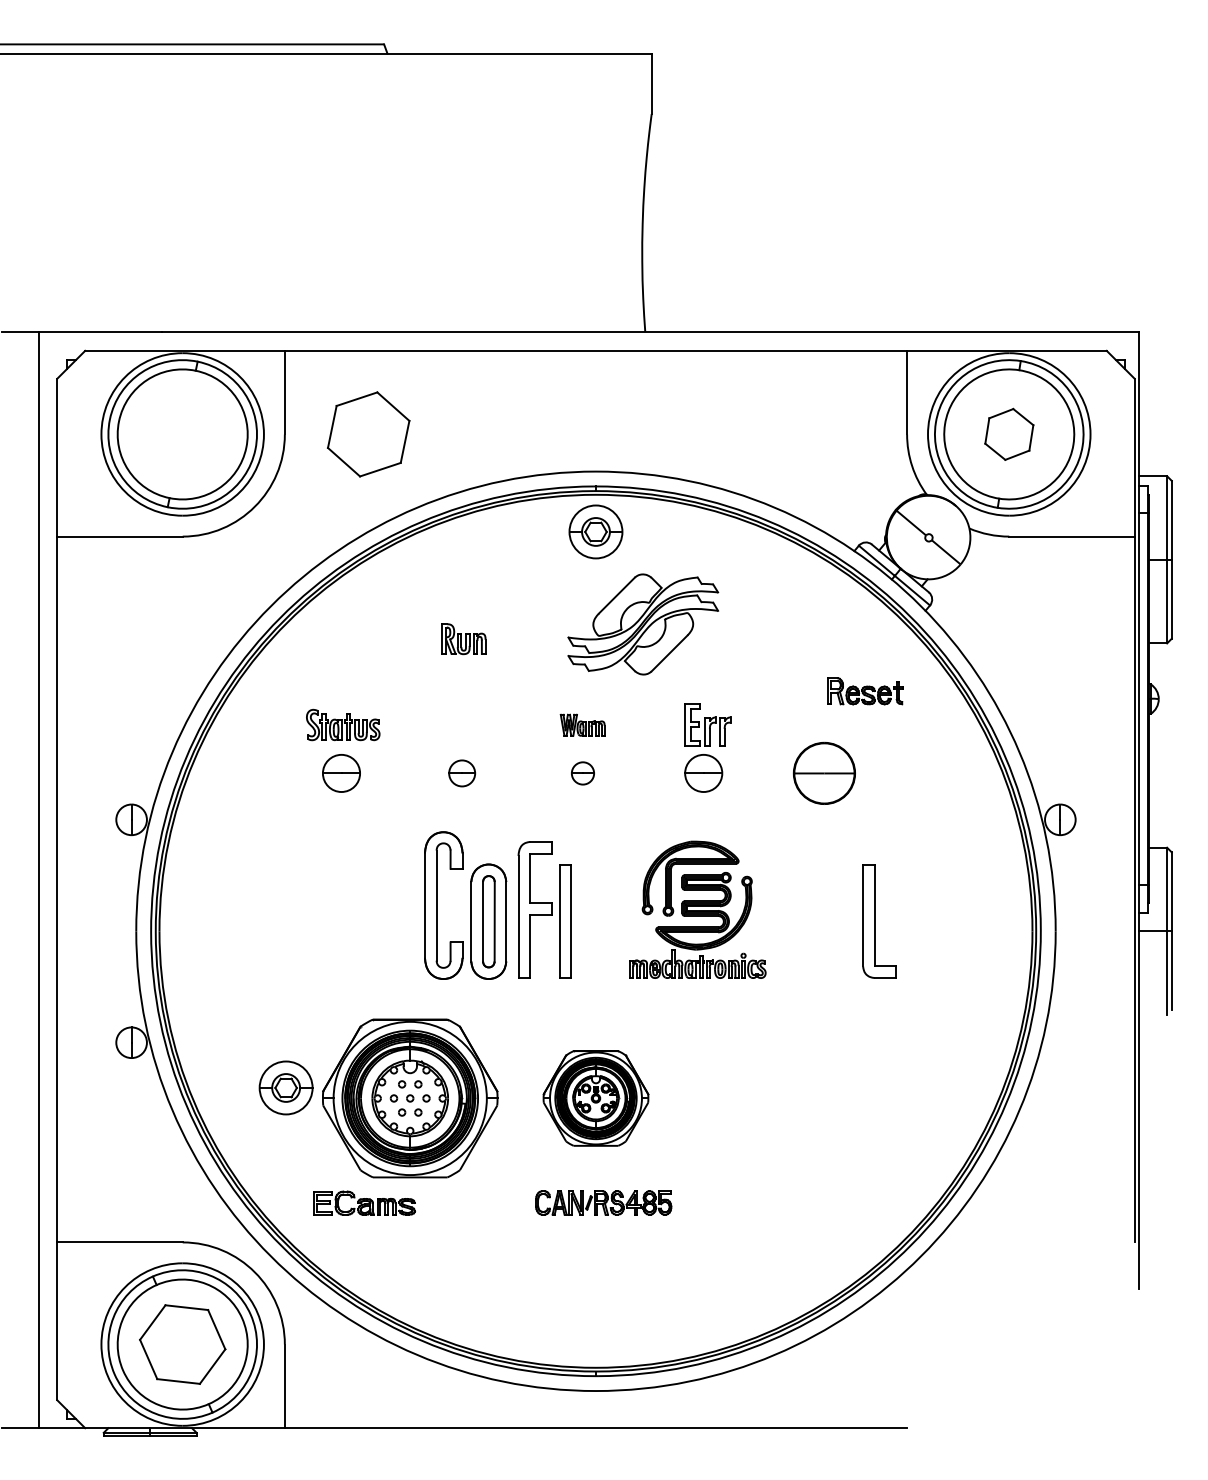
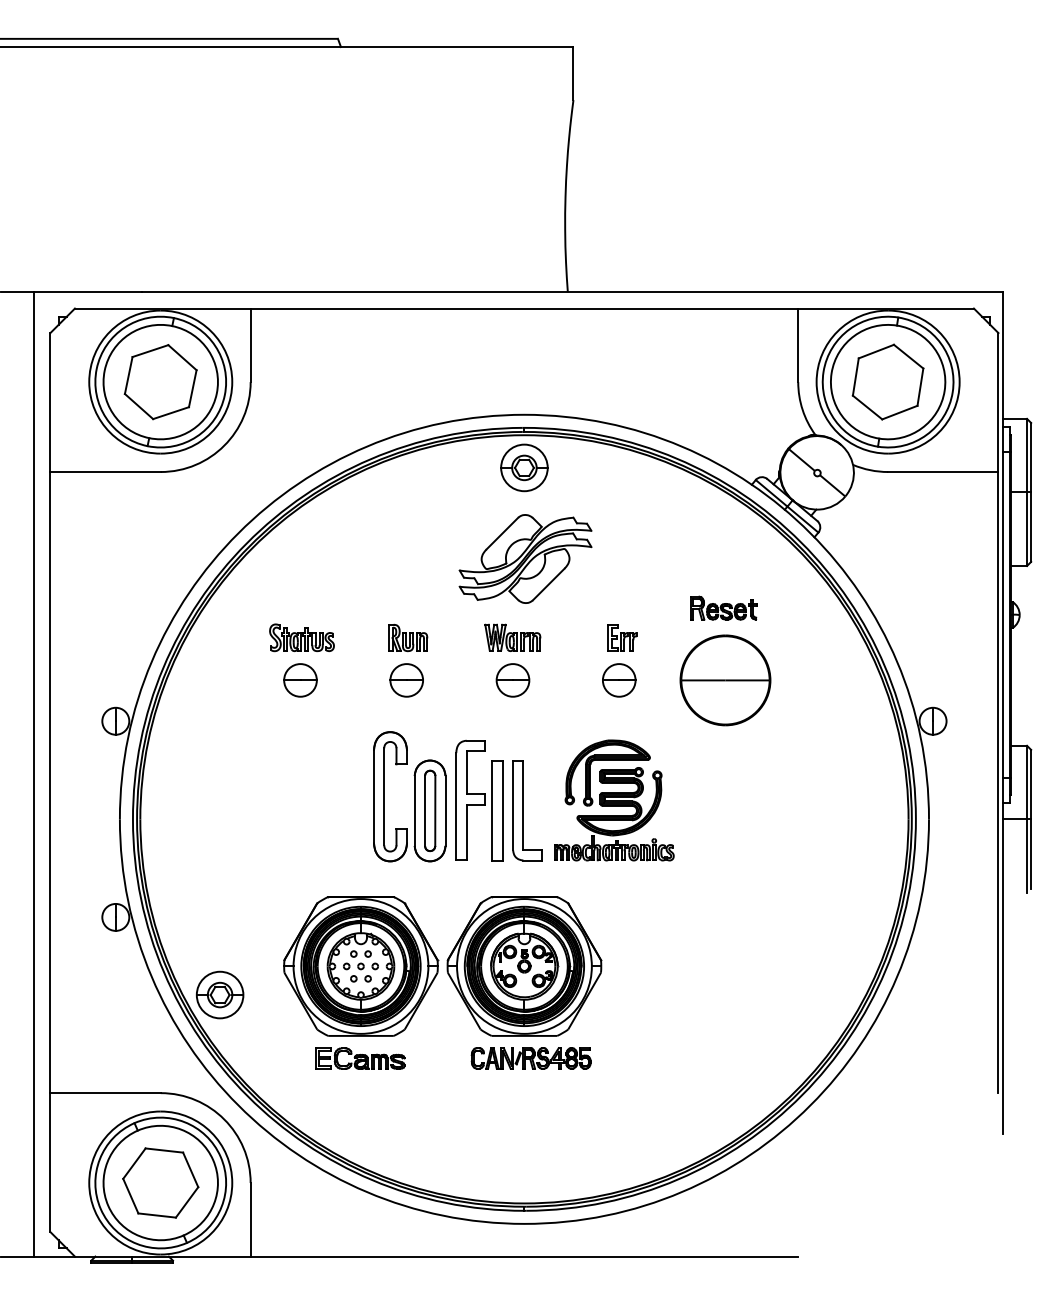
part: (368, 434) -> (160, 382), moved
part: (1009, 434) -> (888, 382), size x1.67
part: (643, 624) -> (525, 559), moved
part: (463, 639) -> (407, 638), moved
part: (865, 691) -> (723, 608), moved
part: (707, 724) -> (622, 637), size x0.71
part: (582, 725) -> (512, 638), size x1.43
part: (461, 773) -> (406, 680), size x1.43
part: (582, 773) -> (512, 680), size x1.67
part: (824, 773) -> (725, 680), size x1.67
part: (879, 921) -> (527, 810), moved
part: (285, 1087) -> (219, 994), moved
part: (595, 1098) -> (524, 966), size x1.67
part: (364, 1202) -> (360, 1058), moved

